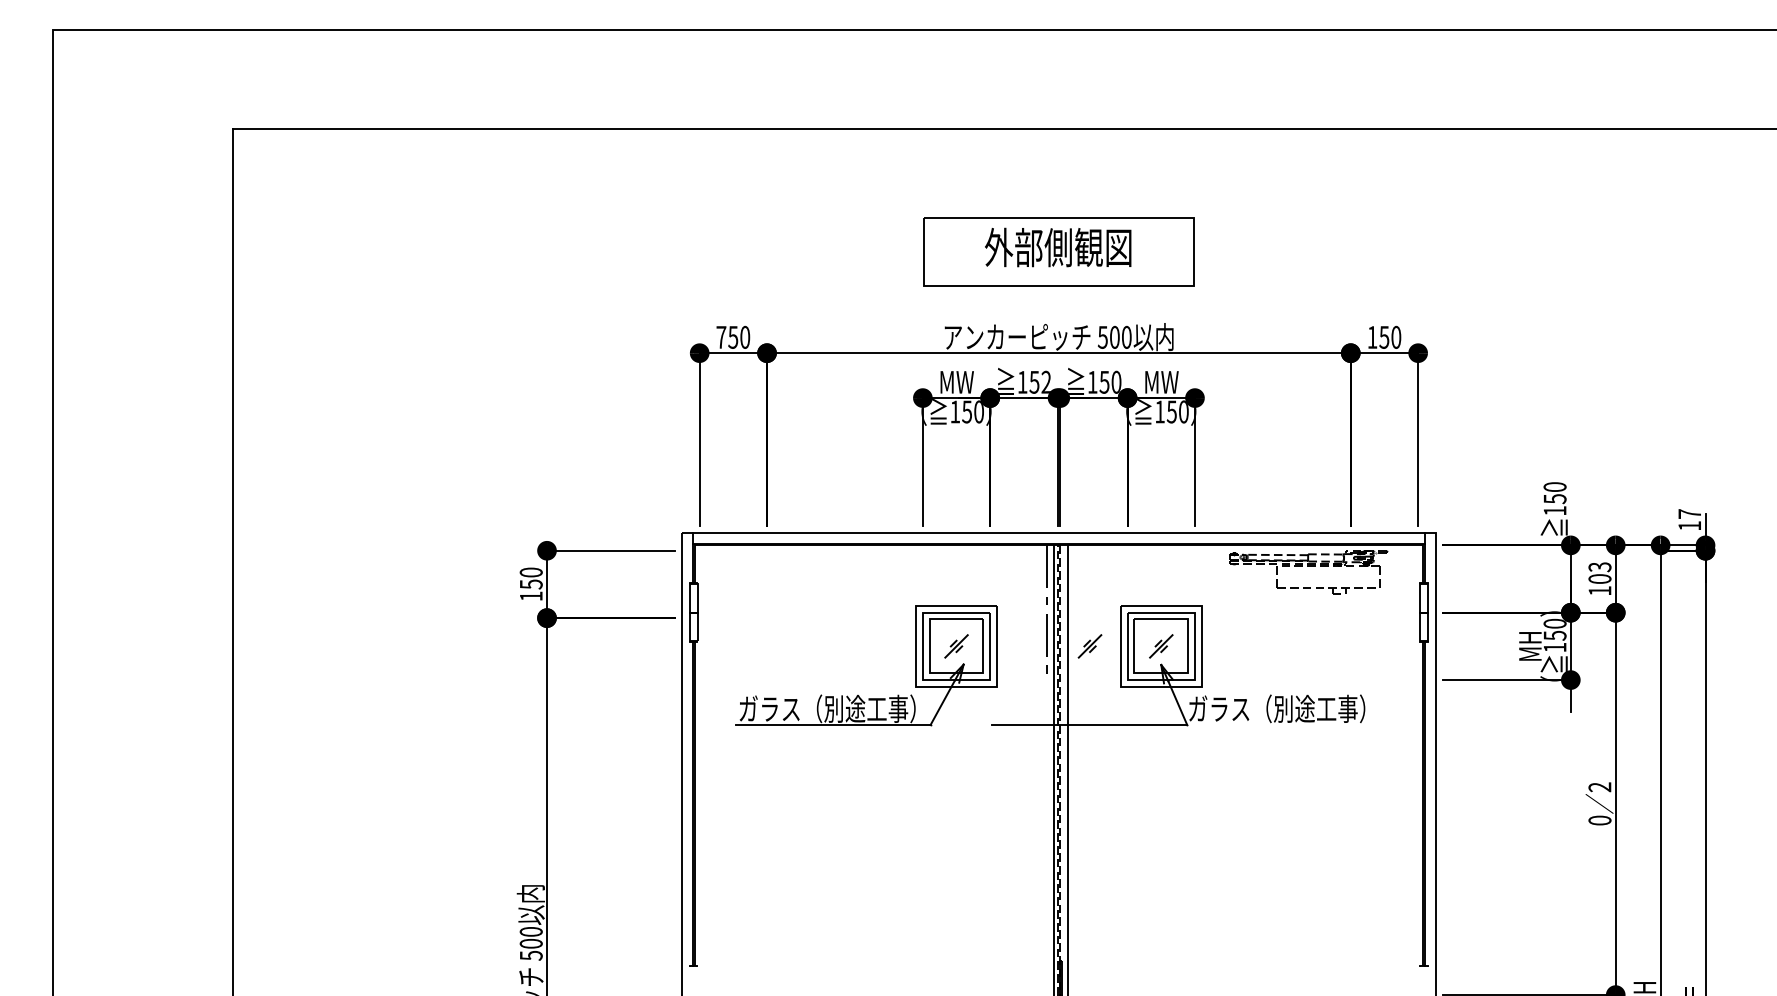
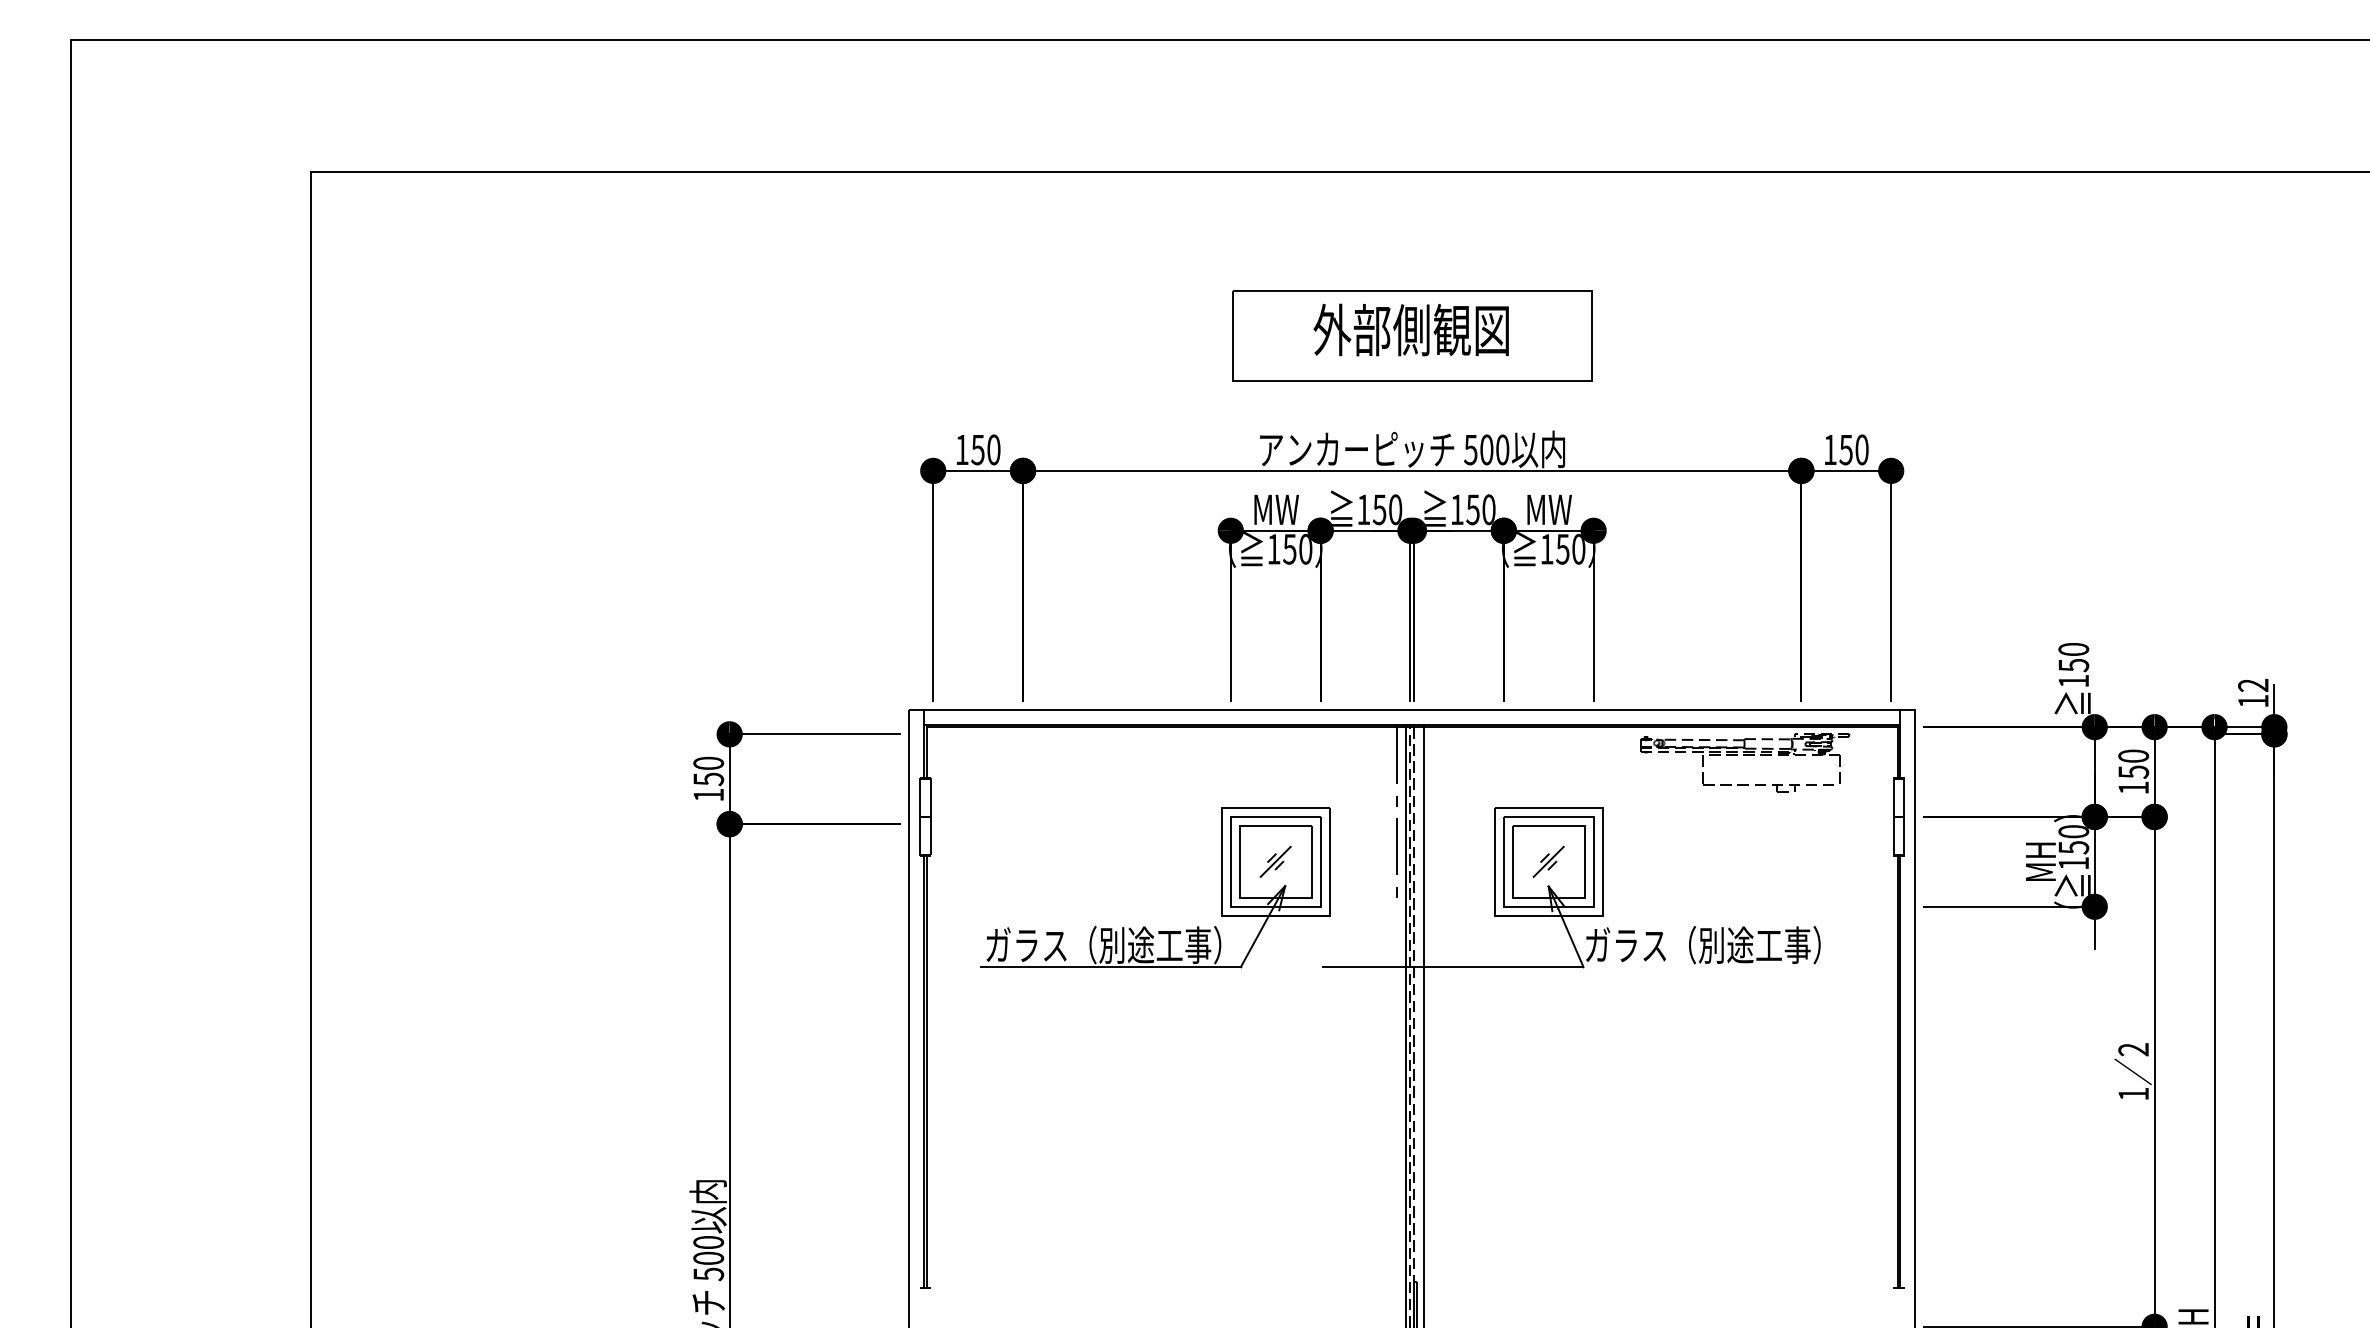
text: (720, 337) -> (961, 449), 750 -> 150
text: (1046, 382) -> (1395, 509), 152 -> 150
text: (1689, 513) -> (2253, 684), 17 -> 12
text: (1599, 572) -> (2133, 763), 103 -> 150
part: (1089, 646) -> (1453, 861), removed
text: (1599, 820) -> (2133, 1093), 0 -> 1

